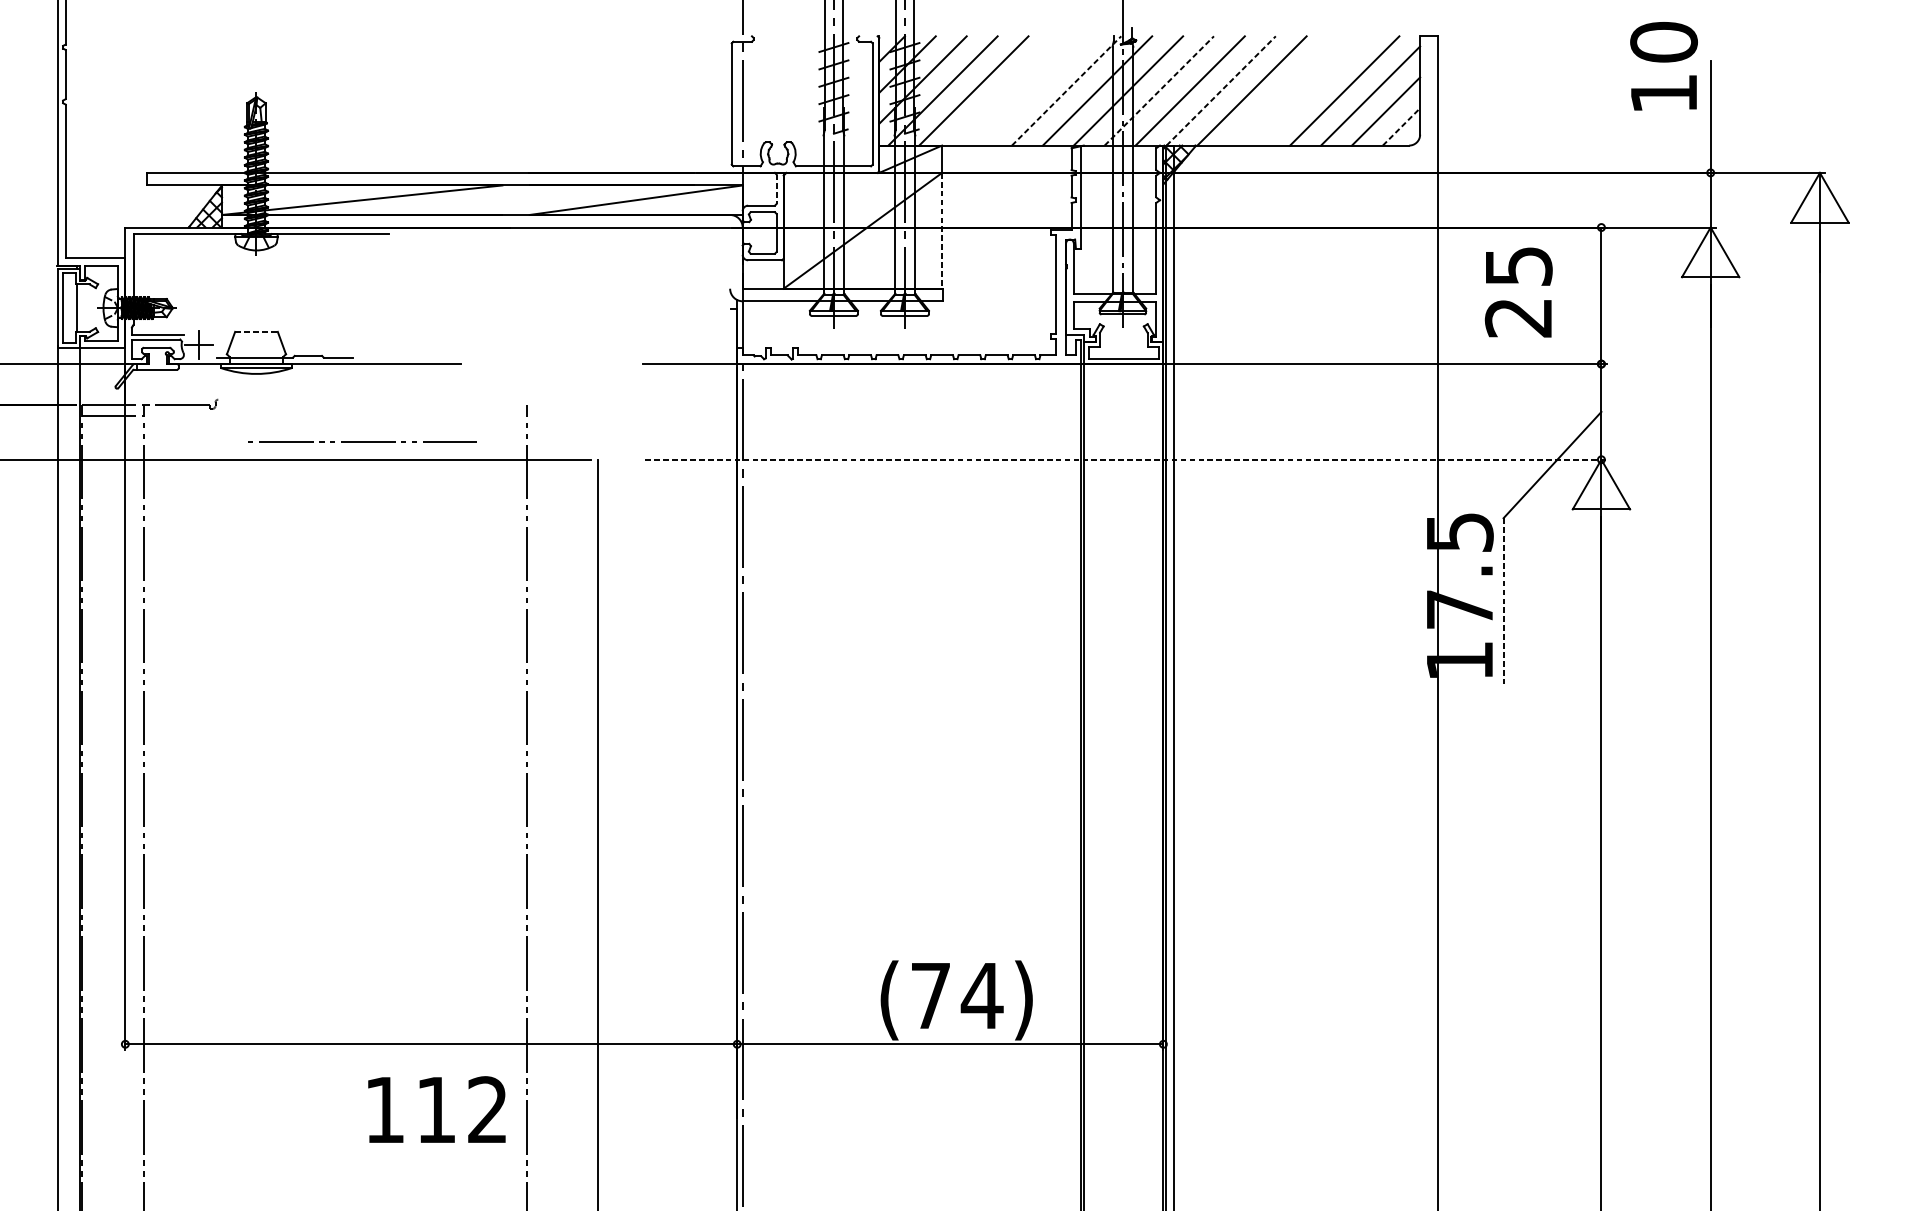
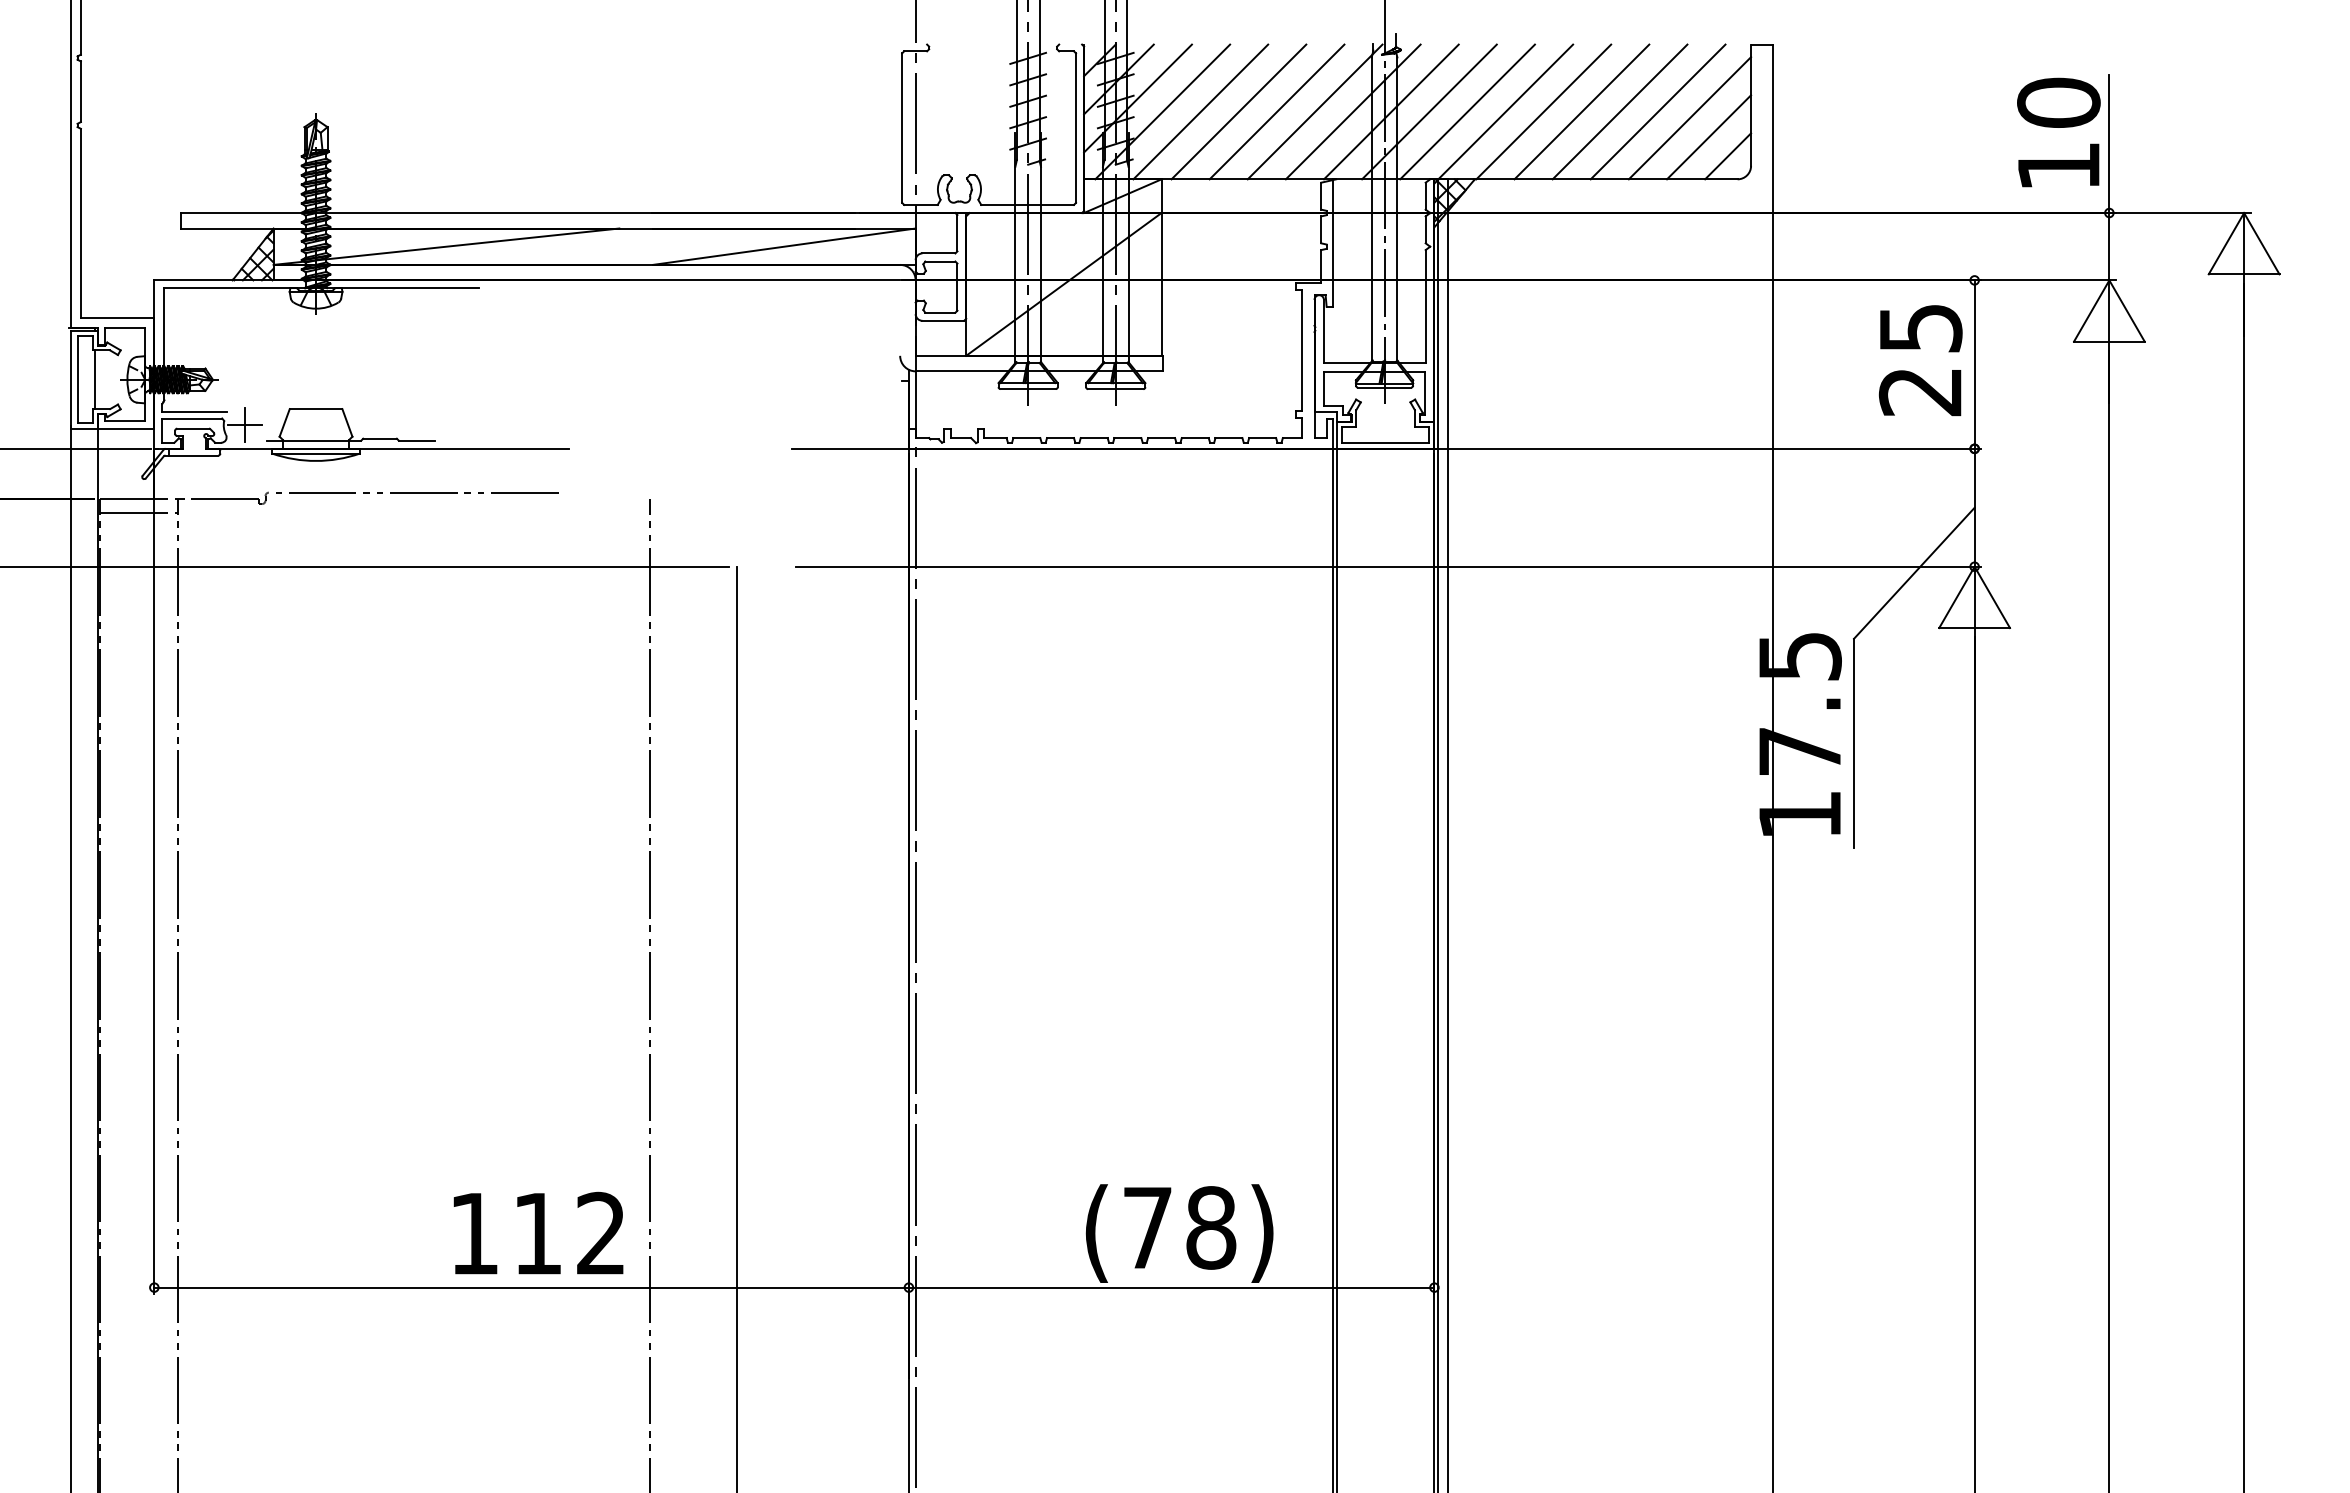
text: (1663, 66) -> (2058, 132), moved
line: (1004, 90) -> (1238, 111), added
line: (1035, 90) -> (1276, 111), added
line: (1066, 90) -> (1315, 111), dashed -> solid
line: (1159, 90) -> (1429, 111), dashed -> solid
line: (1221, 90) -> (1506, 111), dashed -> solid
line: (1282, 90) -> (1581, 111), added
line: (1313, 90) -> (1619, 111), added
line: (1401, 127) -> (1728, 156), dashed -> solid
line: (776, 189) -> (957, 233), dashed -> solid
line: (942, 230) -> (1161, 284), dashed -> solid
text: (1518, 292) -> (1920, 360), moved
line: (256, 332) -> (316, 409), dashed -> solid
line: (363, 441) -> (417, 492), moved
line: (1126, 459) -> (1388, 566), dashed -> solid
line: (1503, 603) -> (1853, 743), dashed -> solid
text: (981, 995) -> (1210, 1227), (74) -> (78)
text: (436, 1109) -> (538, 1232), moved

